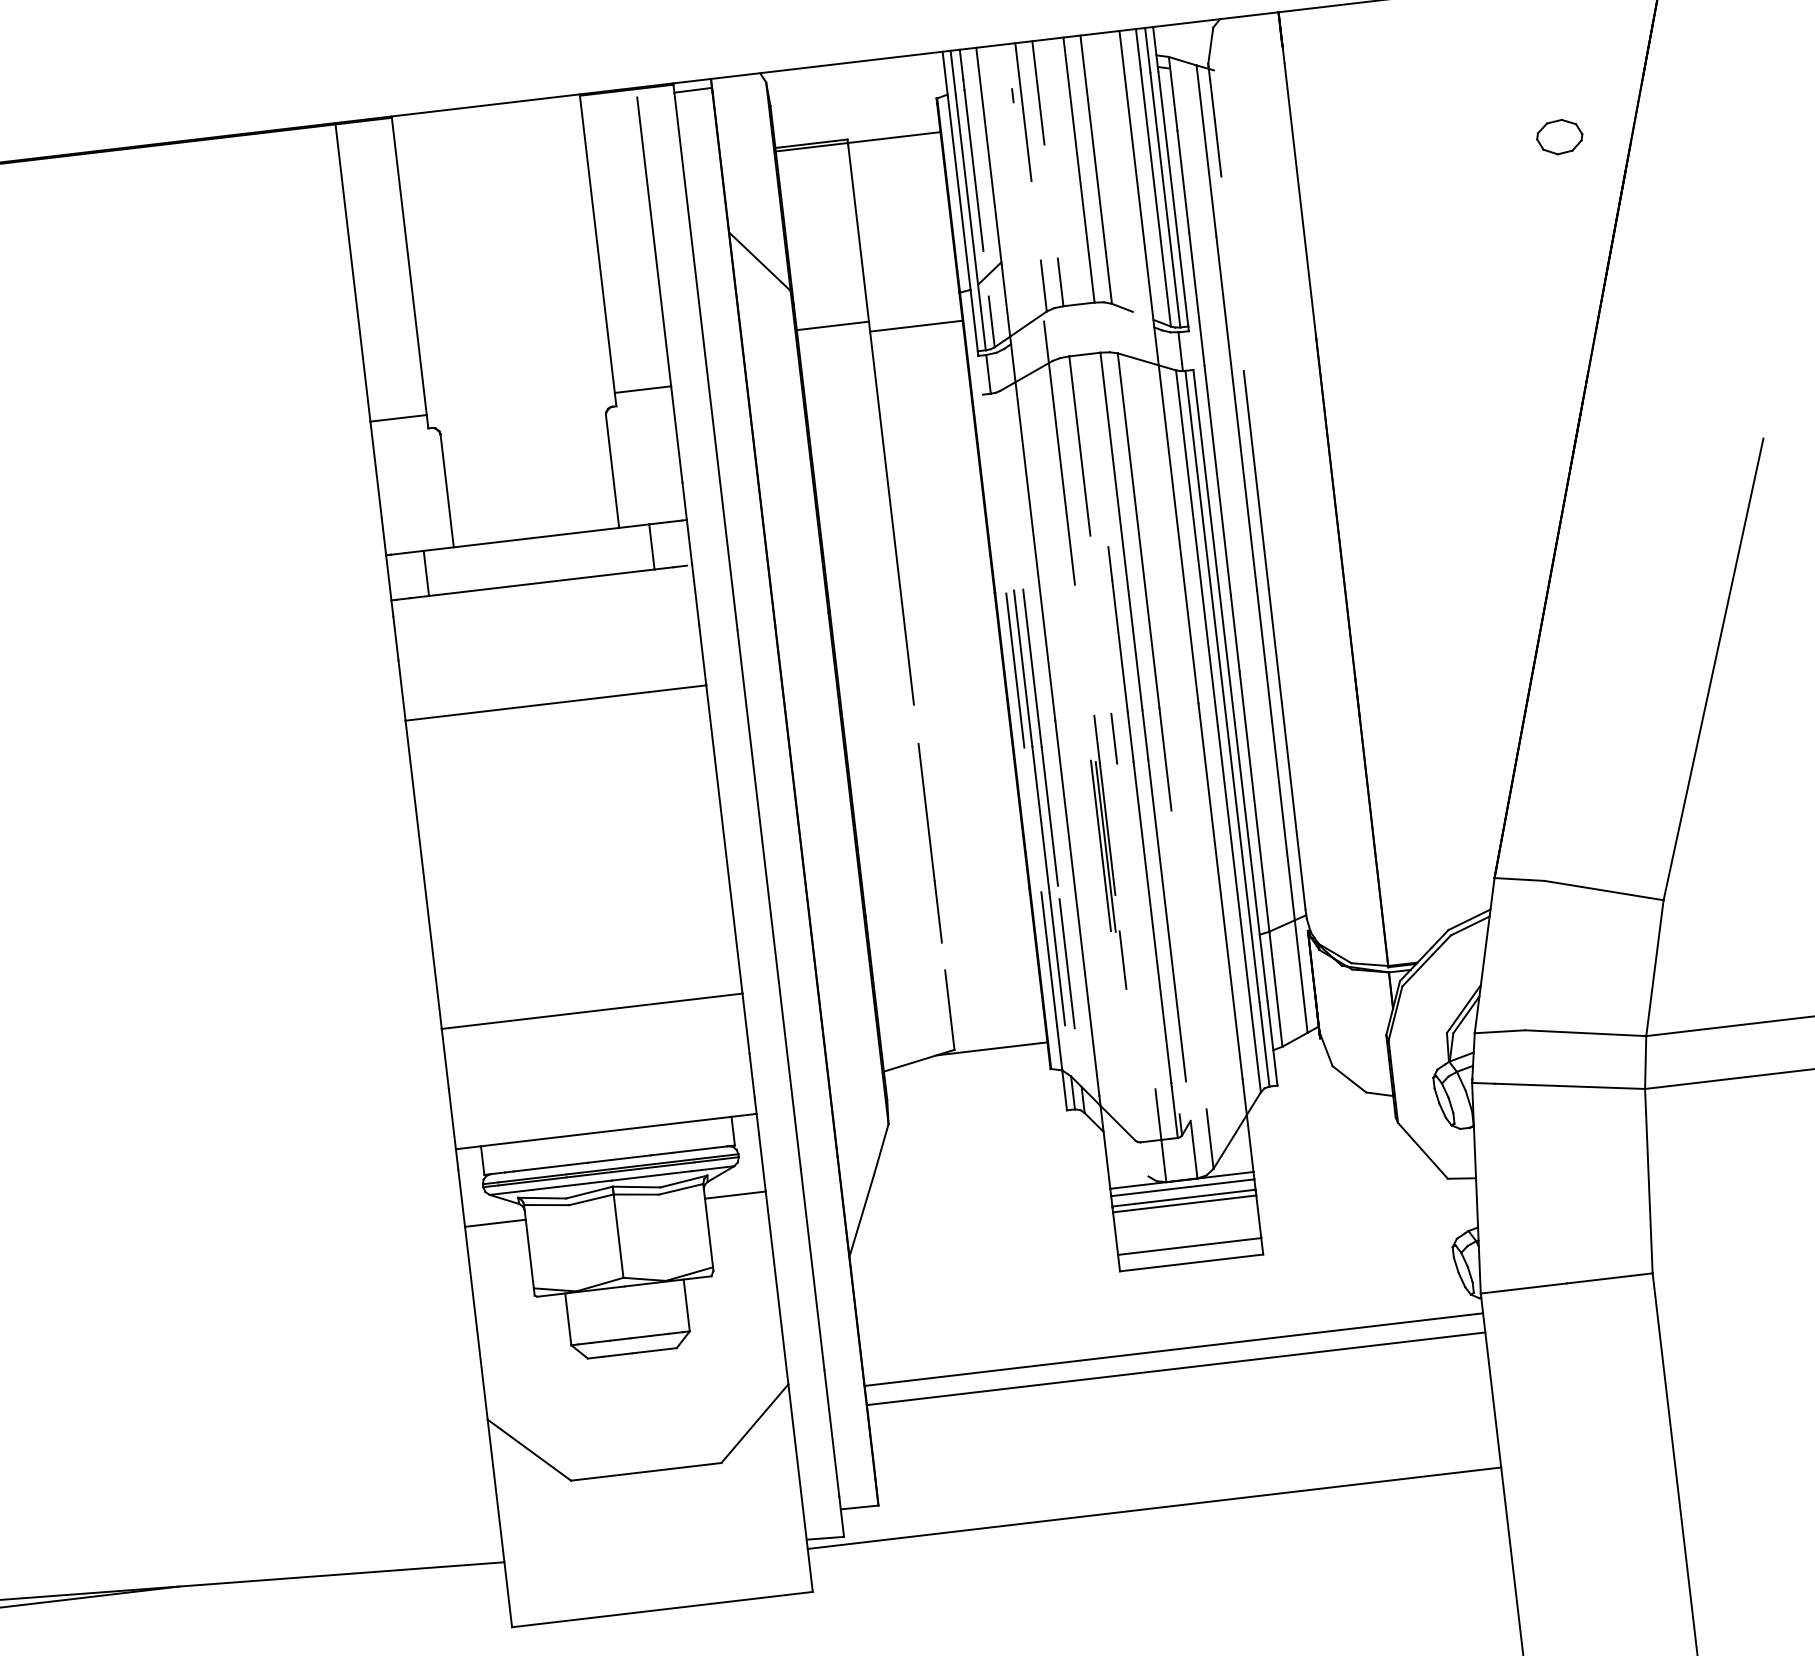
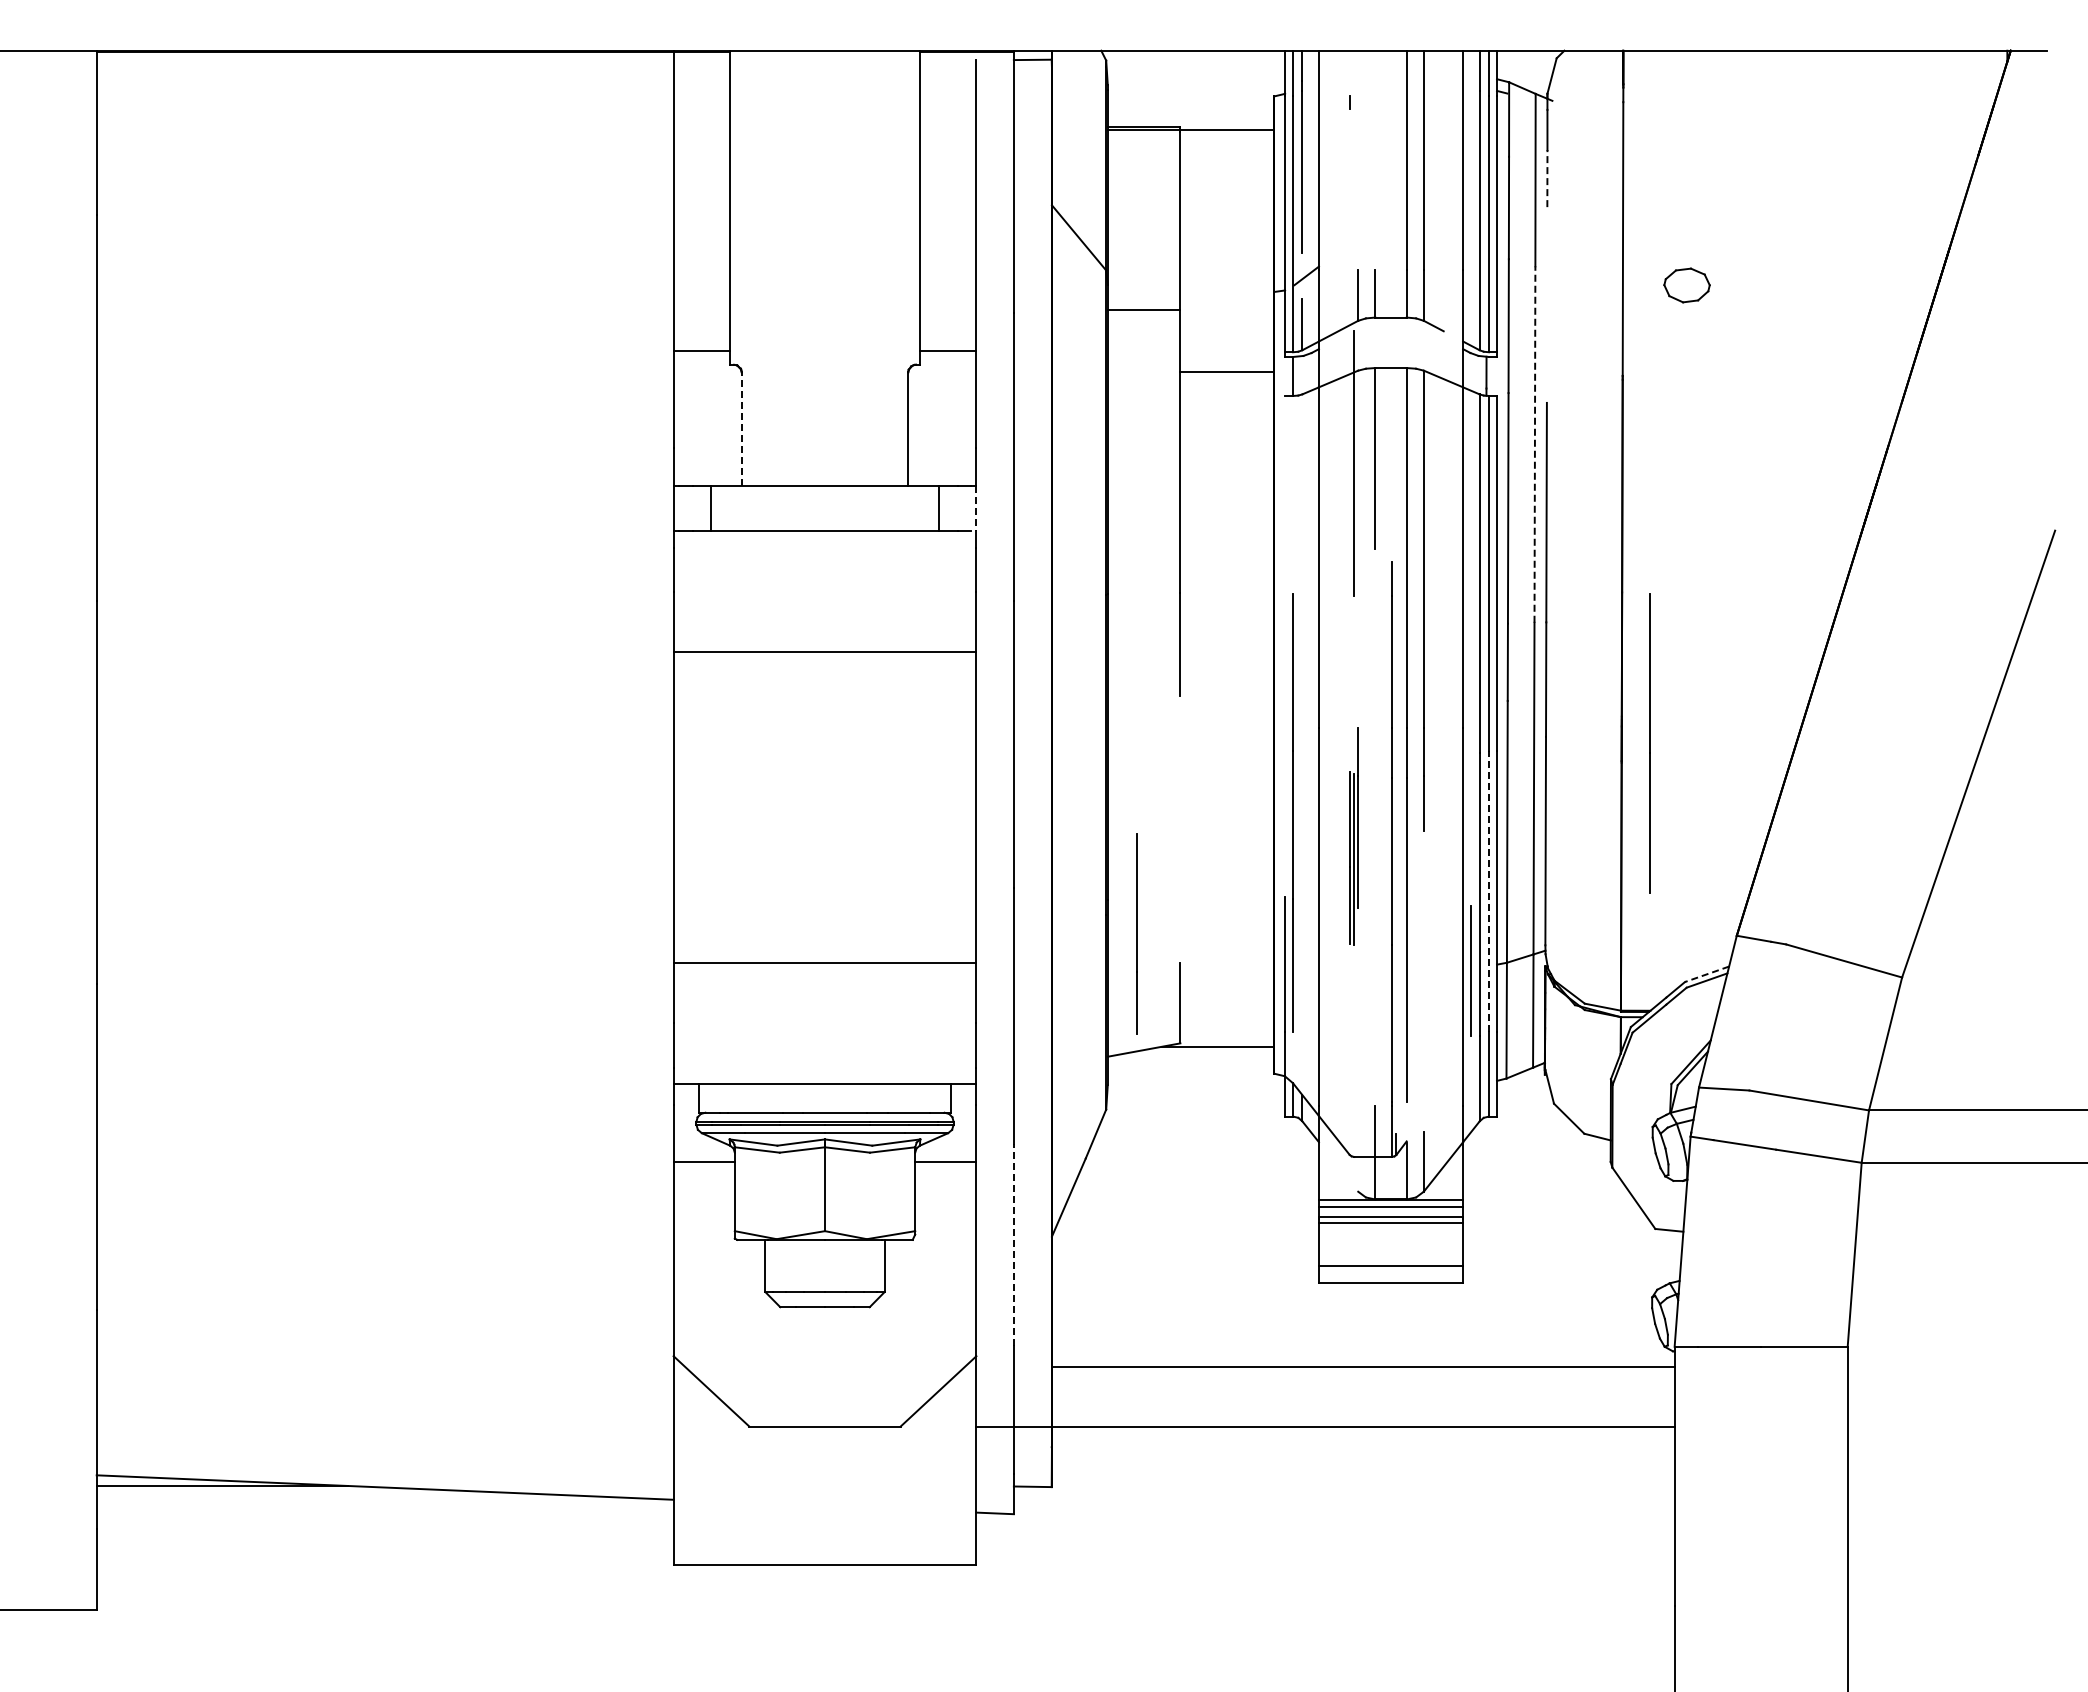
line: (1038, 92) -> (1375, 102), removed
line: (1023, 111) -> (1358, 119), removed
part: (1559, 137) -> (1686, 285), moved
line: (1218, 148) -> (1547, 178), solid -> dashed
line: (915, 326) -> (1226, 372), moved
line: (1236, 413) -> (1534, 444), solid -> dashed
line: (446, 491) -> (741, 429), solid -> dashed
line: (689, 542) -> (976, 508), solid -> dashed
line: (1015, 670) -> (1285, 673), removed
line: (1039, 737) -> (1649, 743), moved
line: (1114, 739) -> (1375, 753), removed
line: (929, 842) -> (1136, 933), moved
line: (1242, 863) -> (1488, 891), solid -> dashed
line: (1468, 920) -> (1706, 974), solid -> dashed
line: (1123, 959) -> (1358, 973), removed
line: (1066, 963) -> (1470, 970), moved
line: (812, 1270) -> (1013, 1245), solid -> dashed
line: (1175, 1369) -> (1362, 1386), removed
line: (1154, 1507) -> (1325, 1426), moved

